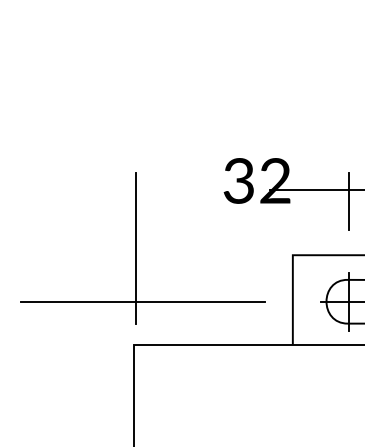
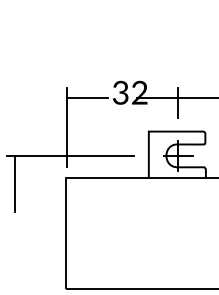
line: (173, 189) -> (86, 97), added
line: (35, 354) -> (14, 183), added

